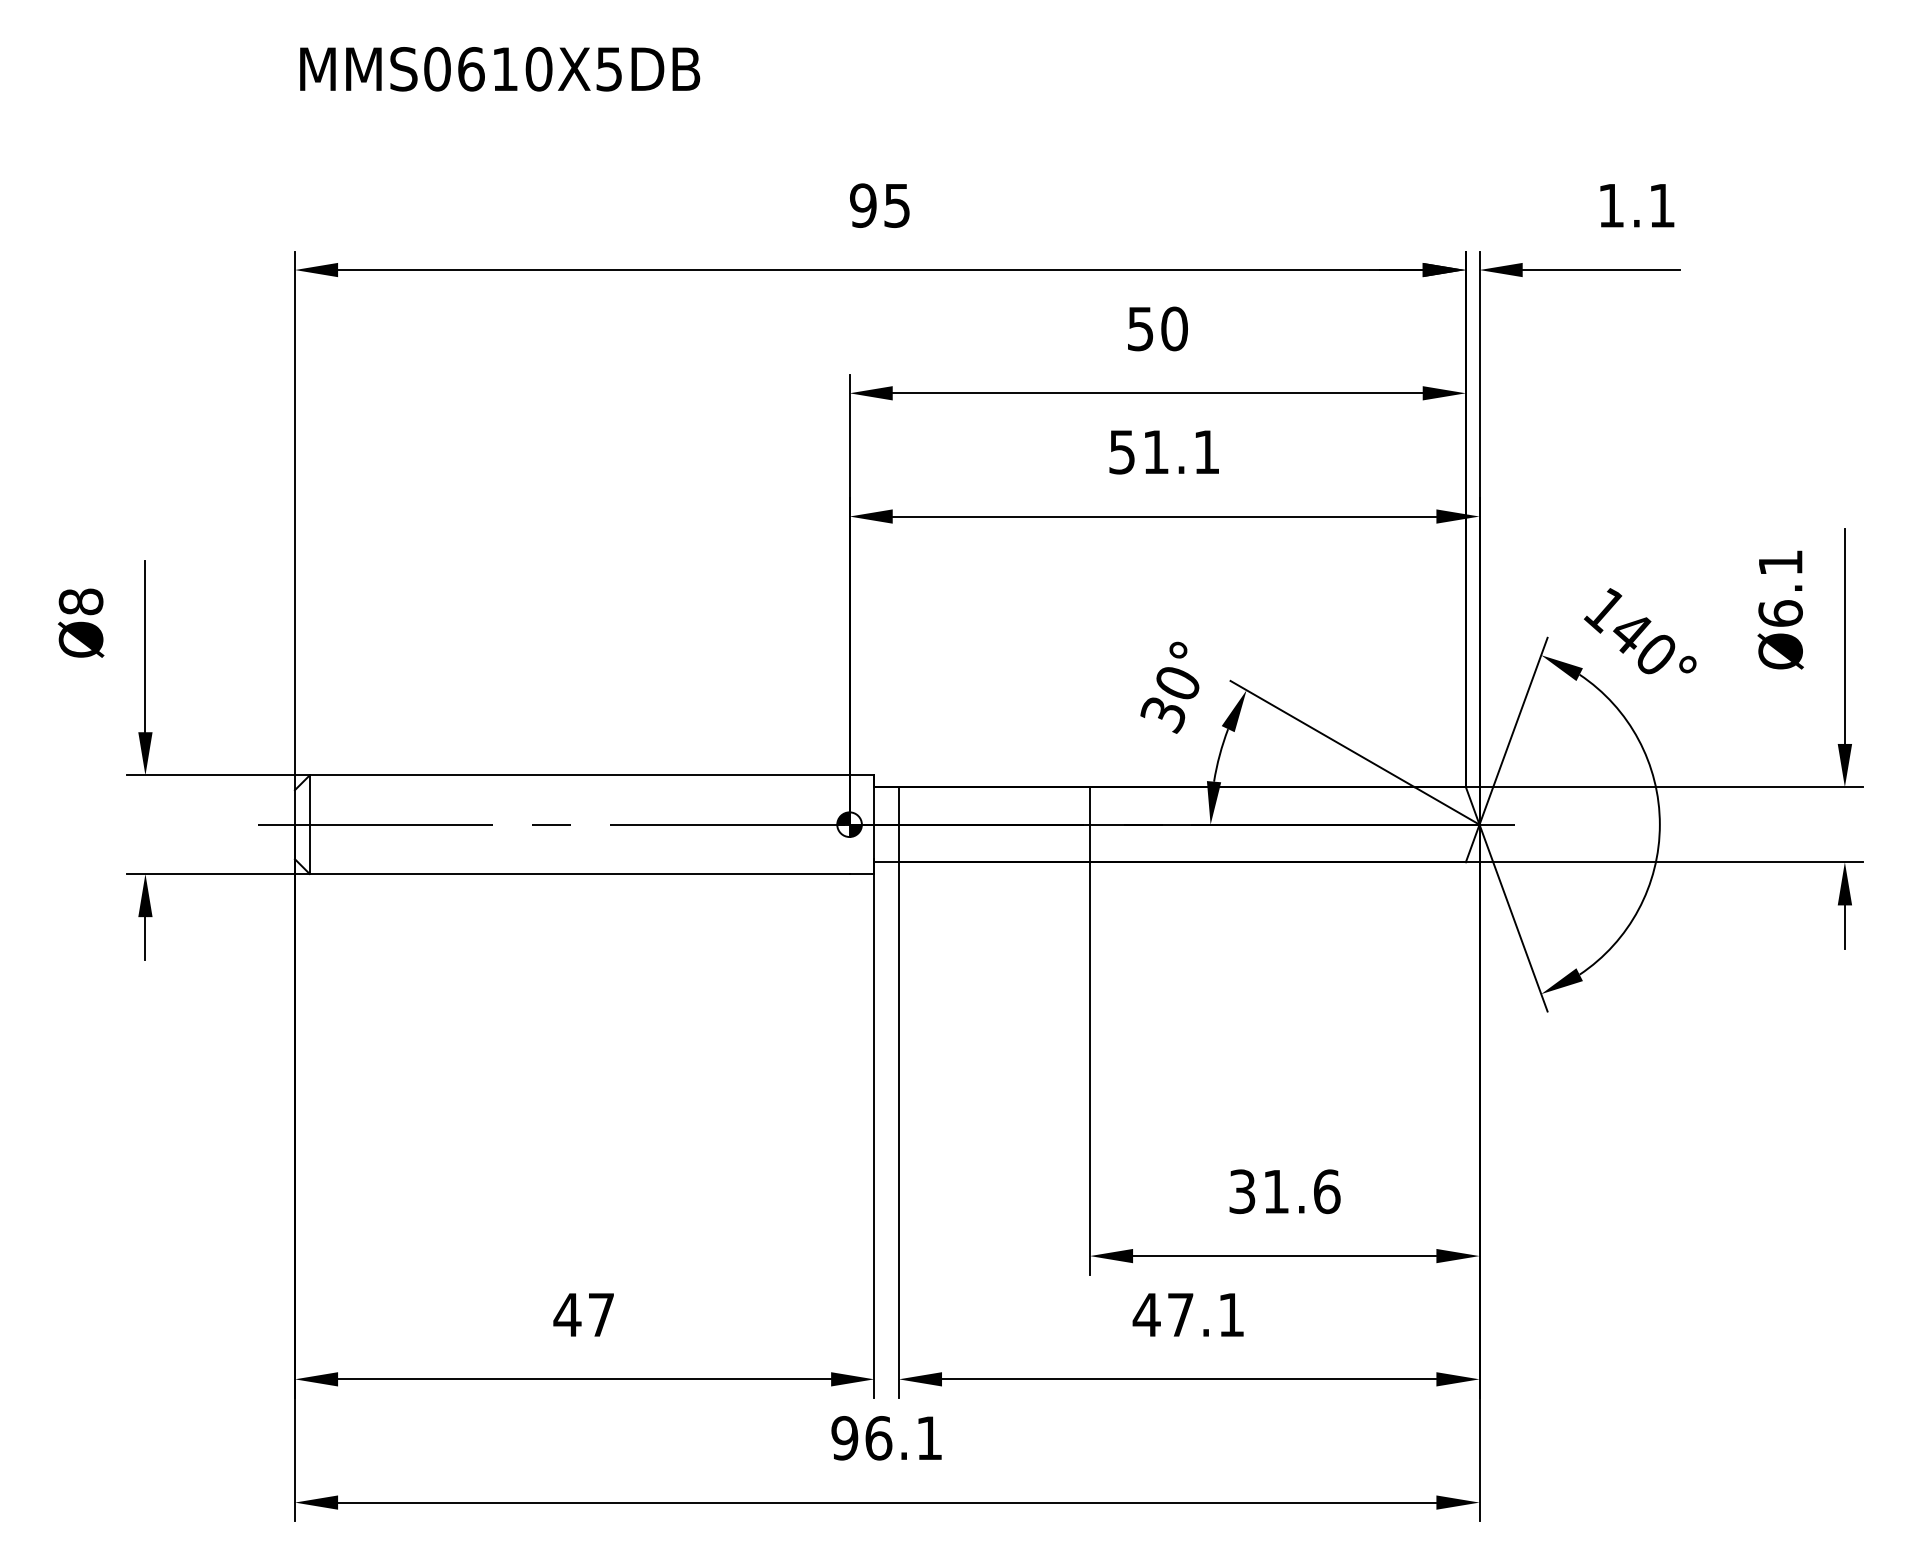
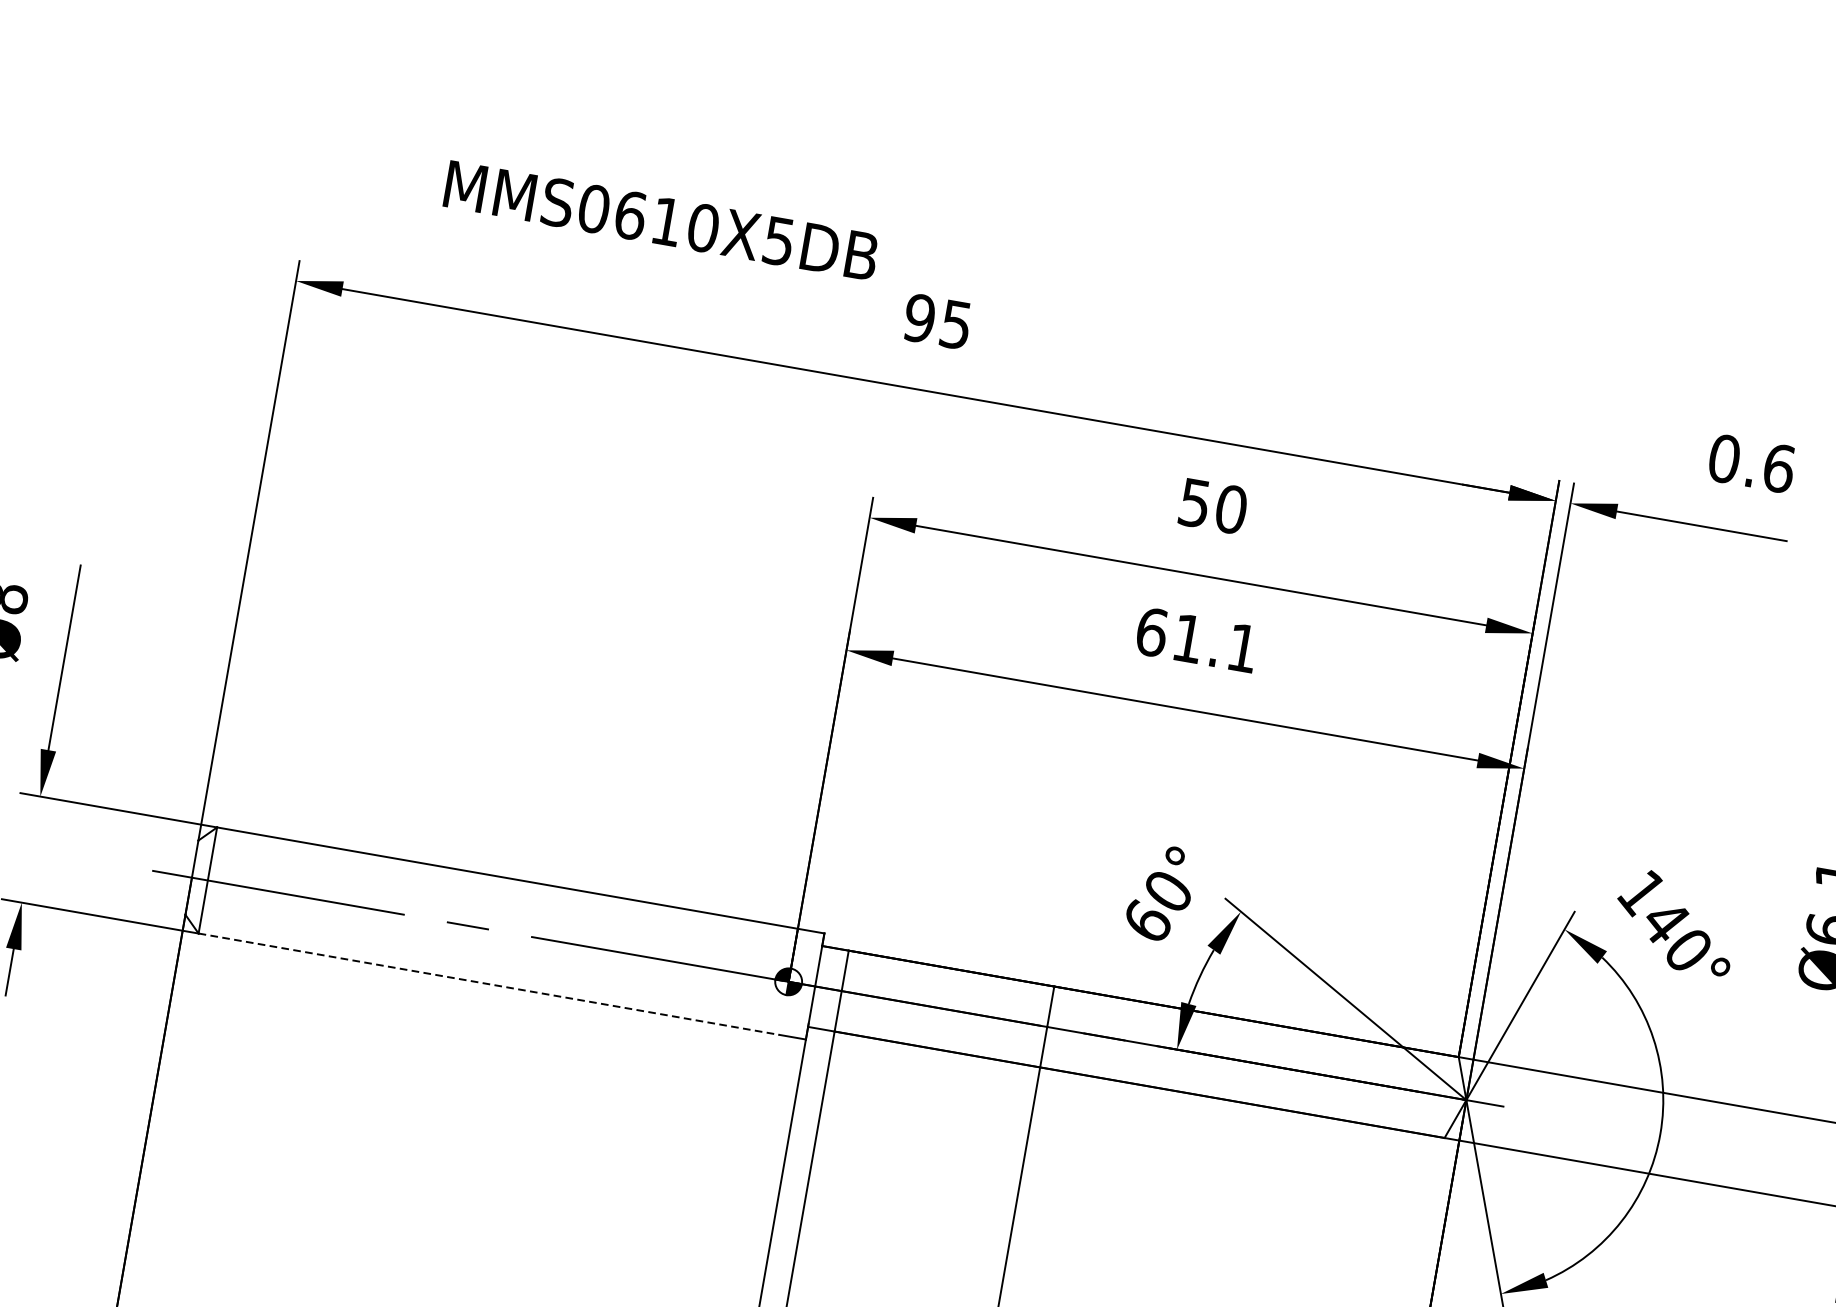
text: (500, 69) -> (661, 221), moved
text: (1636, 205) -> (1751, 463), 1.1 -> 0.6
text: (1122, 451) -> (1152, 631), 51.1 -> 61.1
text: (1162, 714) -> (1145, 922), 30° -> 60°
line: (579, 873) -> (488, 983), solid -> dashed

